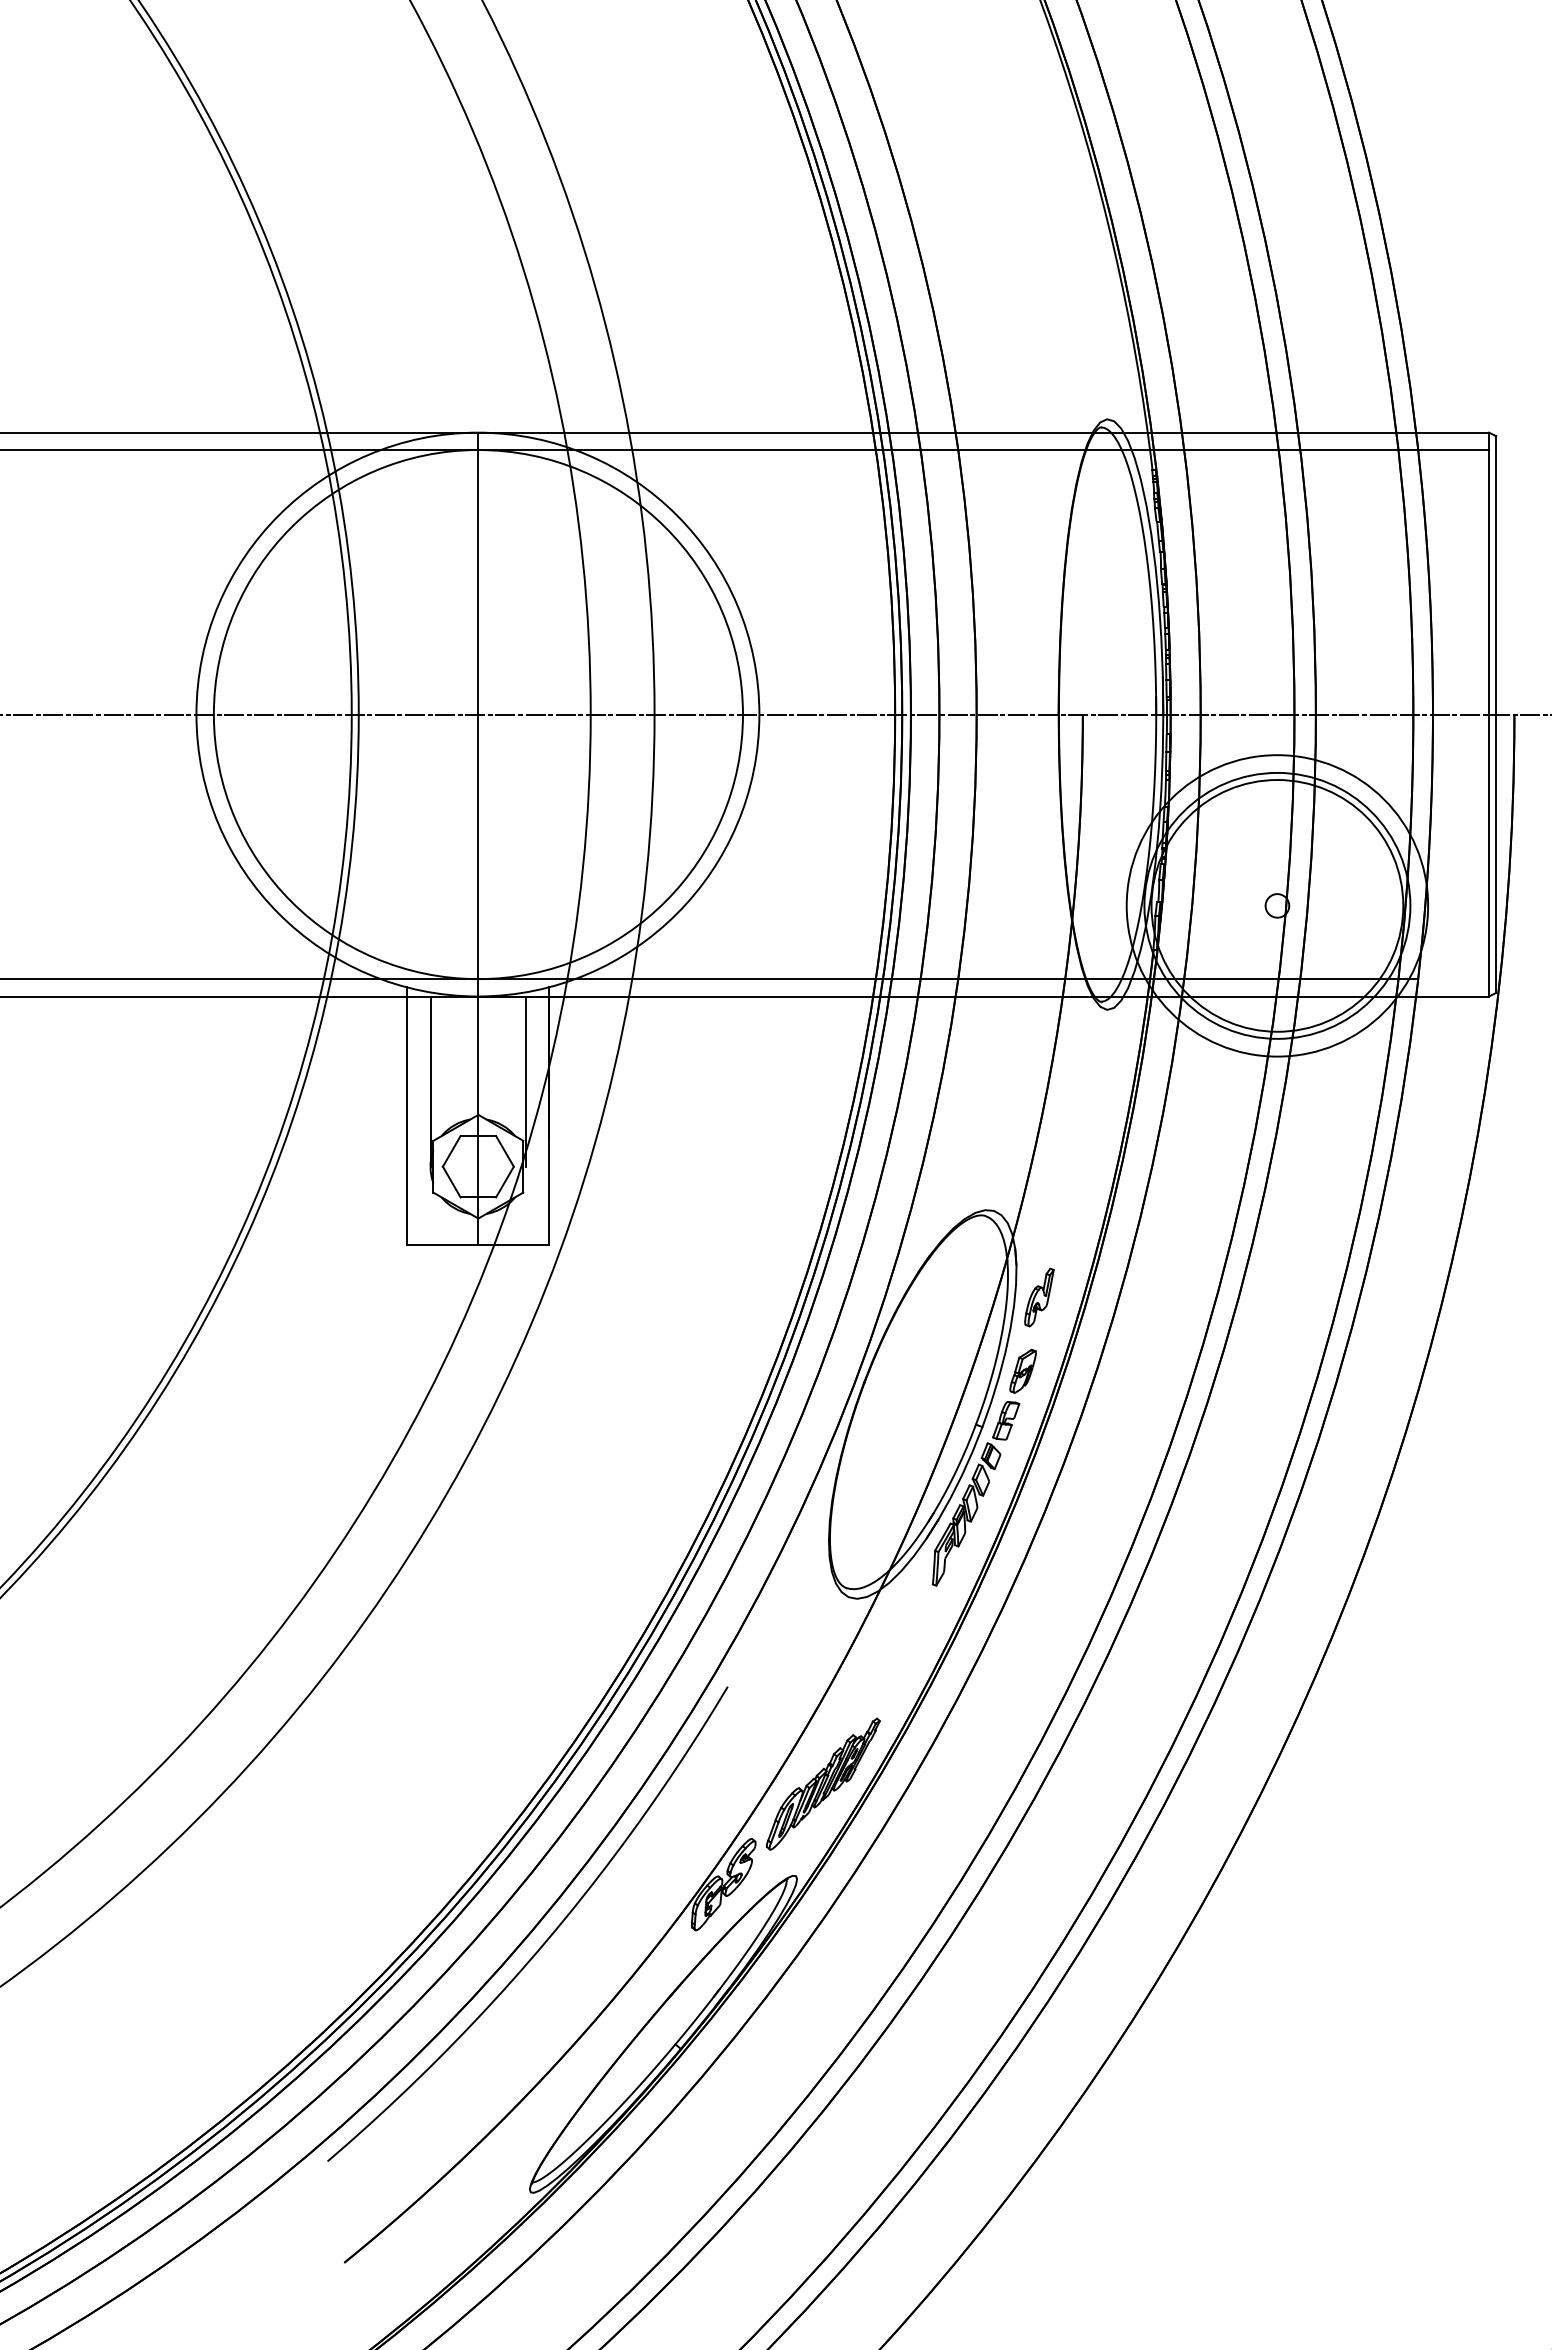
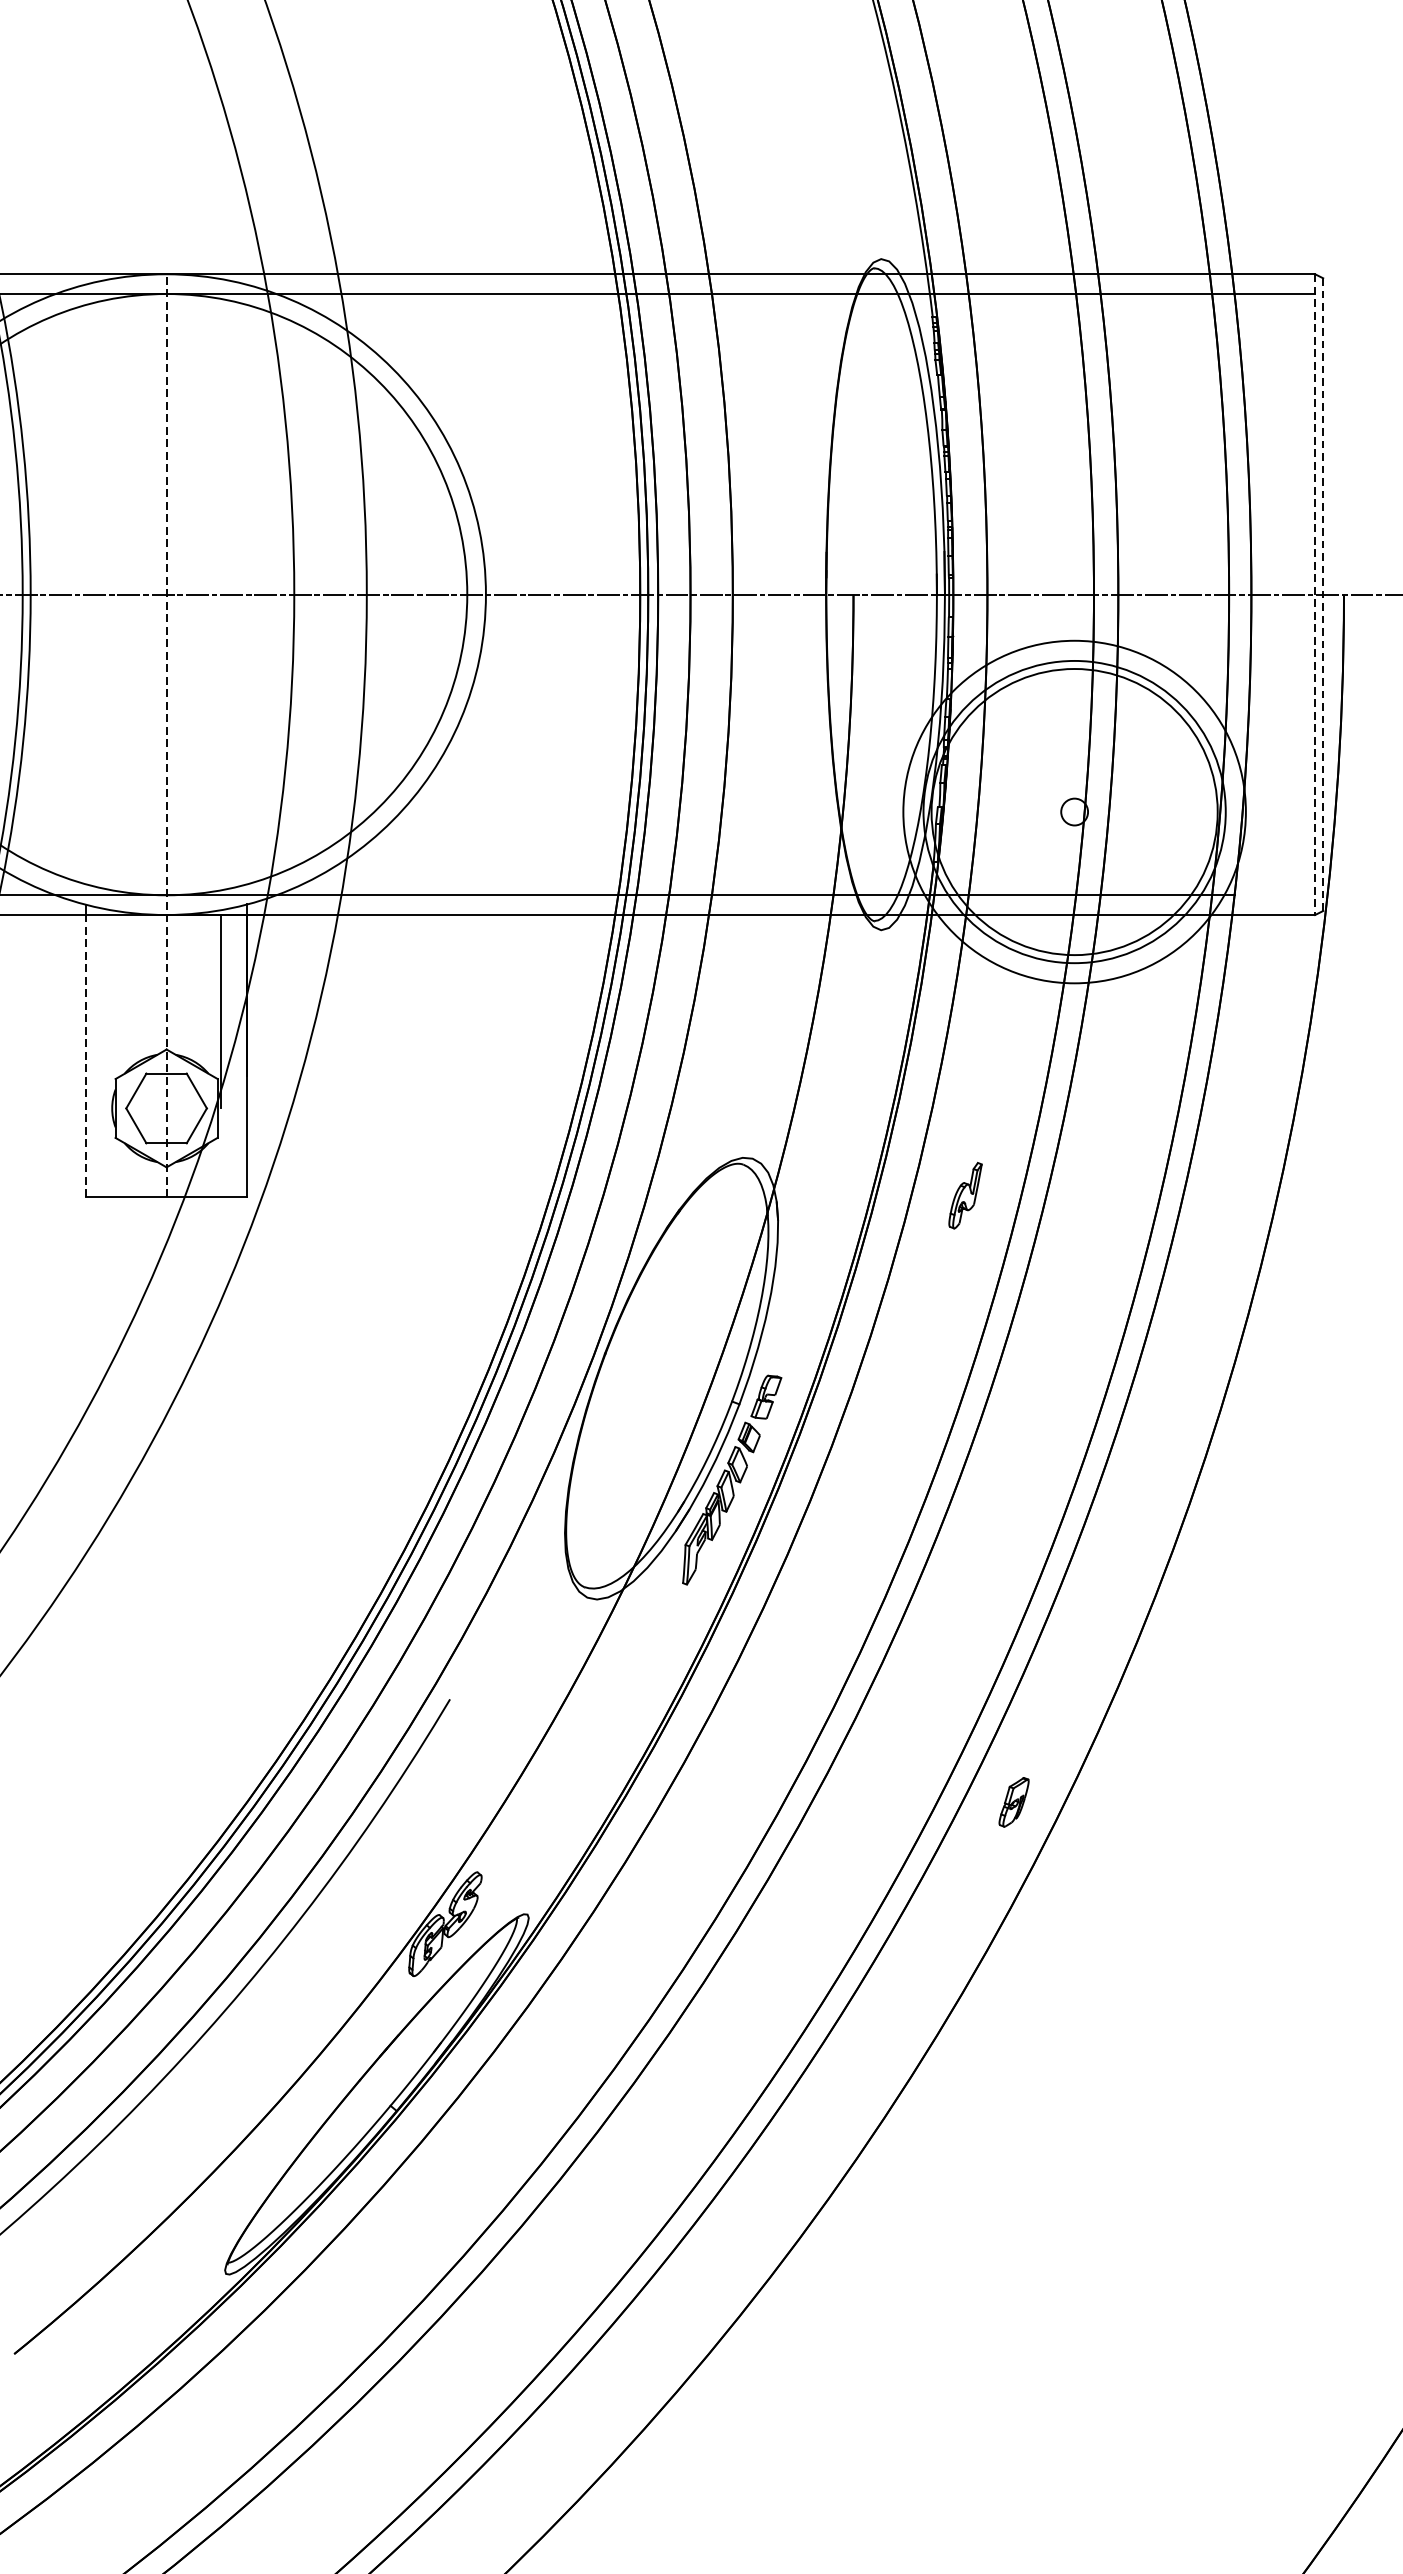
line: (1489, 714) -> (1315, 594), solid -> dashed
line: (1496, 714) -> (1323, 594), solid -> dashed
line: (478, 838) -> (166, 735), solid -> dashed
line: (430, 1081) -> (112, 1011), removed
line: (407, 1120) -> (86, 1055), solid -> dashed
part: (1039, 1297) -> (965, 1195), moved
part: (1022, 1371) -> (1013, 1802), moved
part: (823, 1783) -> (558, 1809), removed

